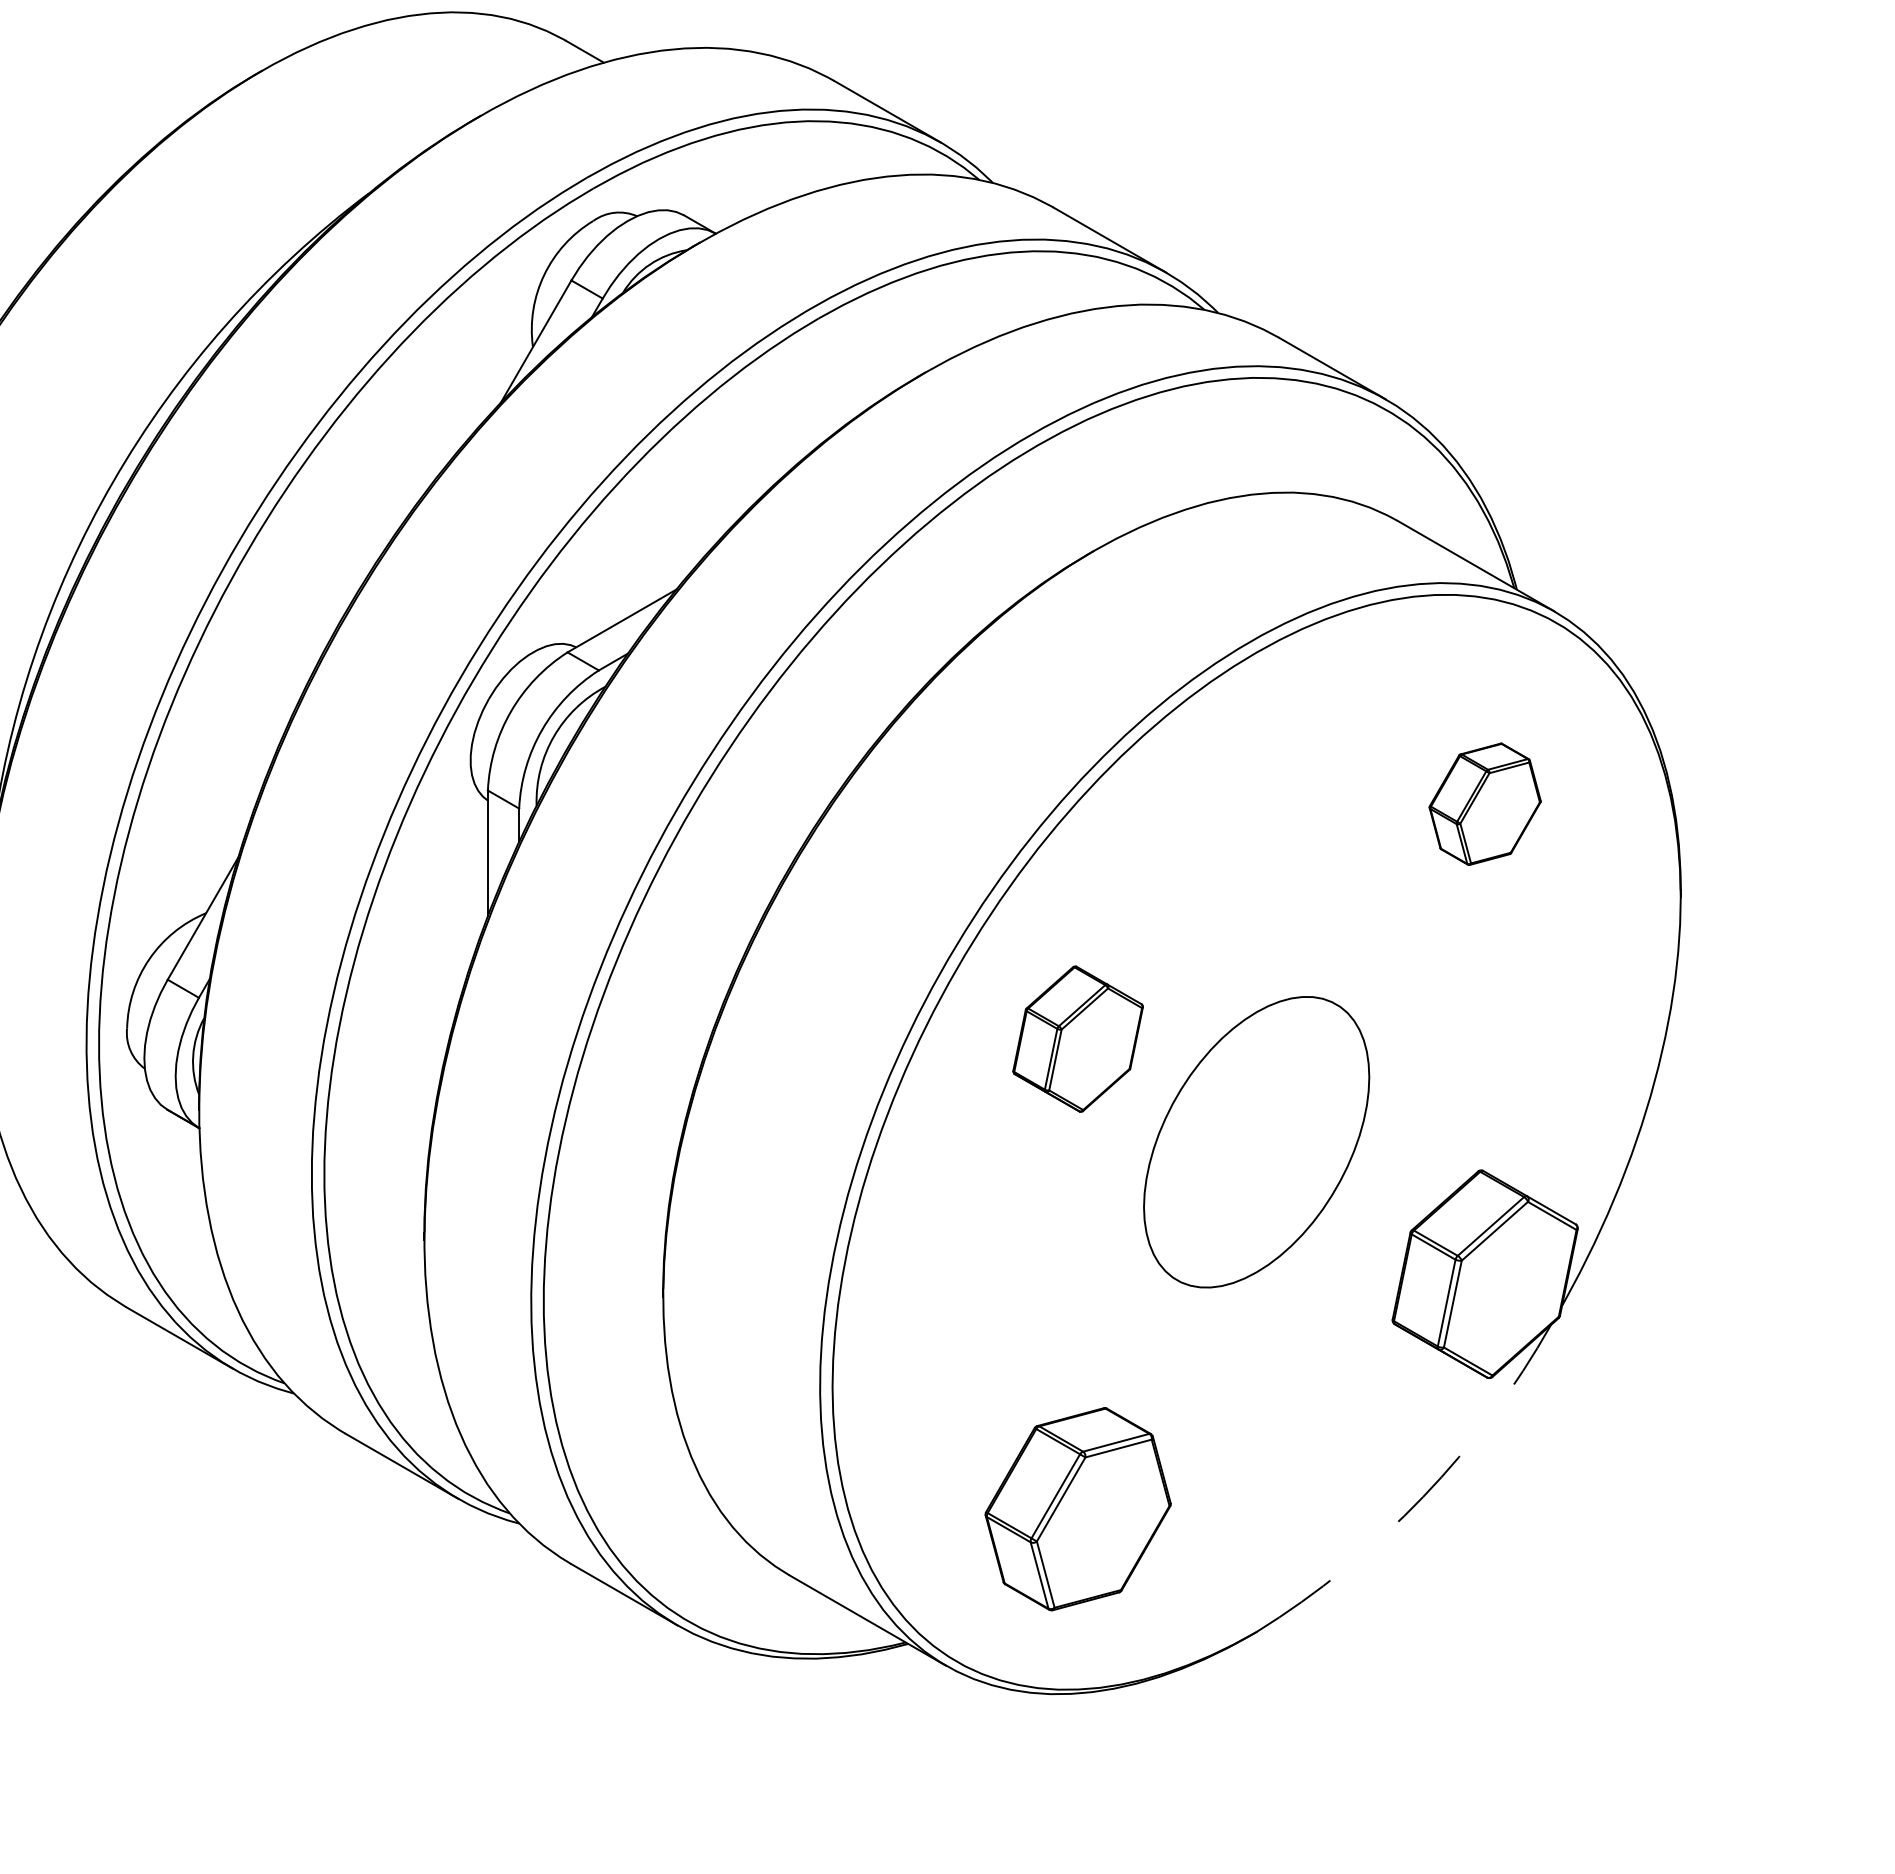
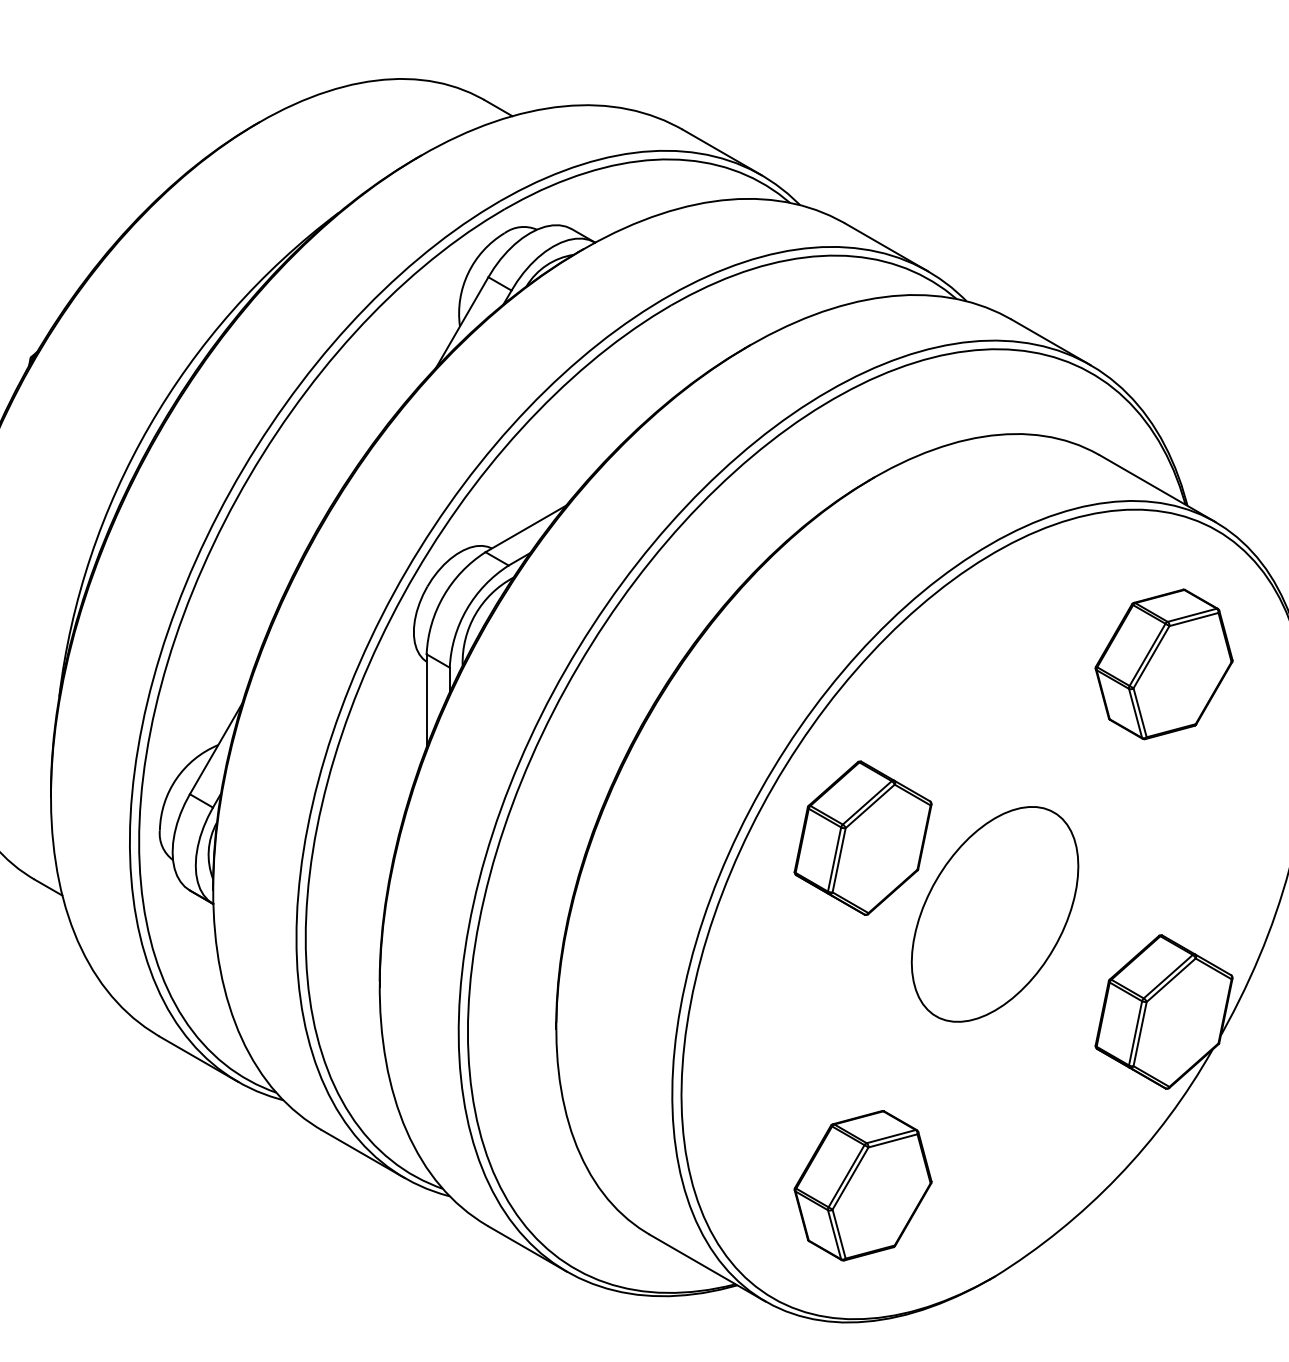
part: (1484, 804) -> (1163, 664), size x1.67
part: (1077, 1038) -> (862, 837), size x1.43
arc: (1423, 1496) -> (1118, 1176), dashed -> solid

